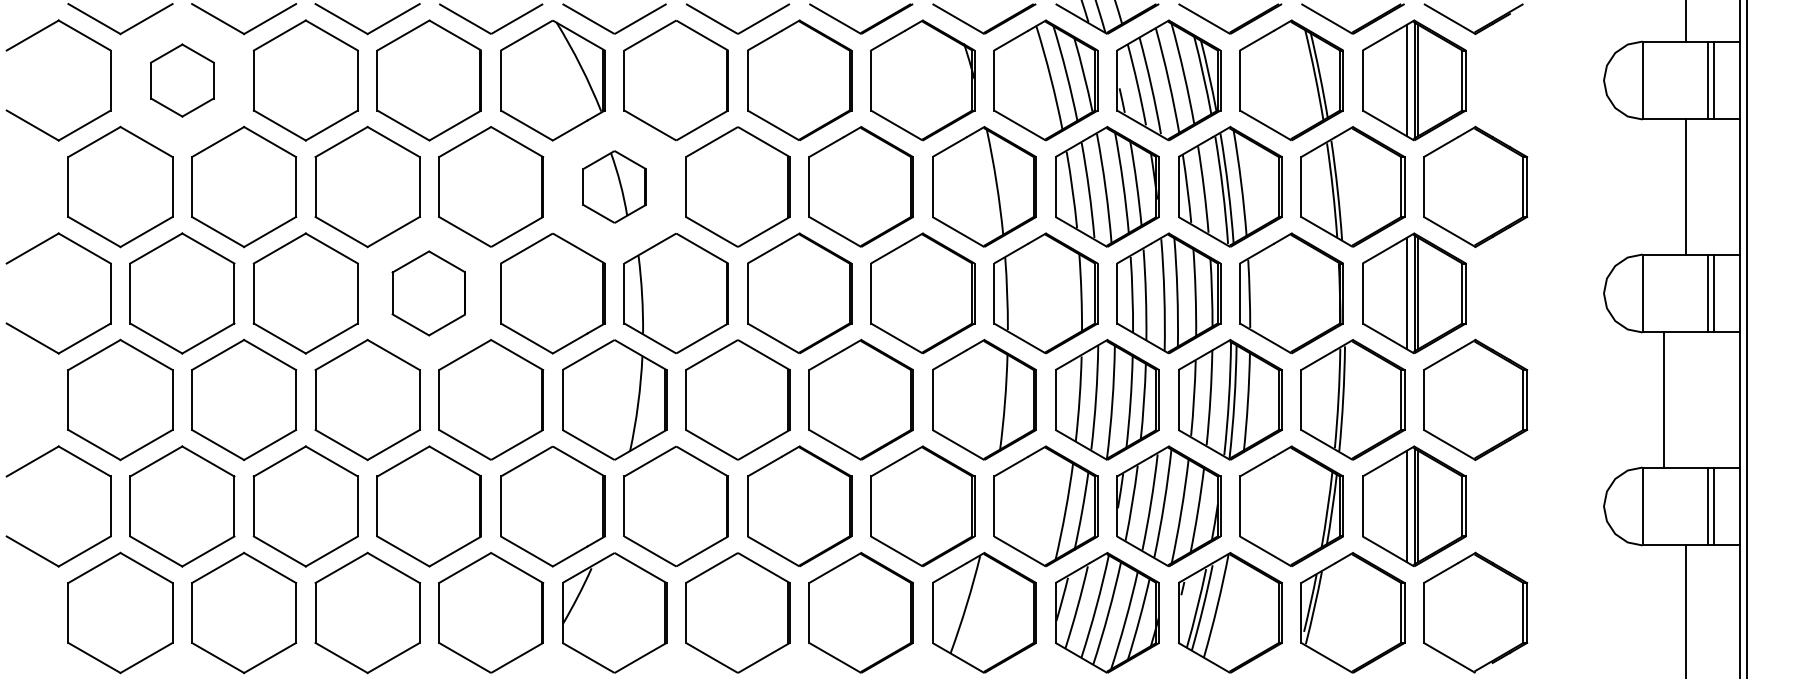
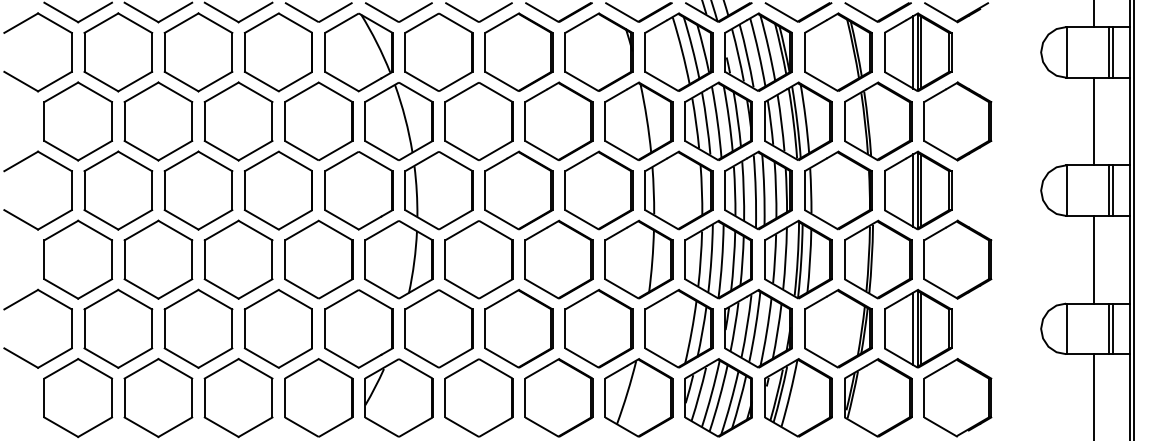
part: (182, 80) -> (118, 52), size x1.67
part: (613, 186) -> (398, 121), size x1.67
part: (427, 293) -> (277, 190), size x1.43
line: (1664, 399) -> (1094, 259), moved

